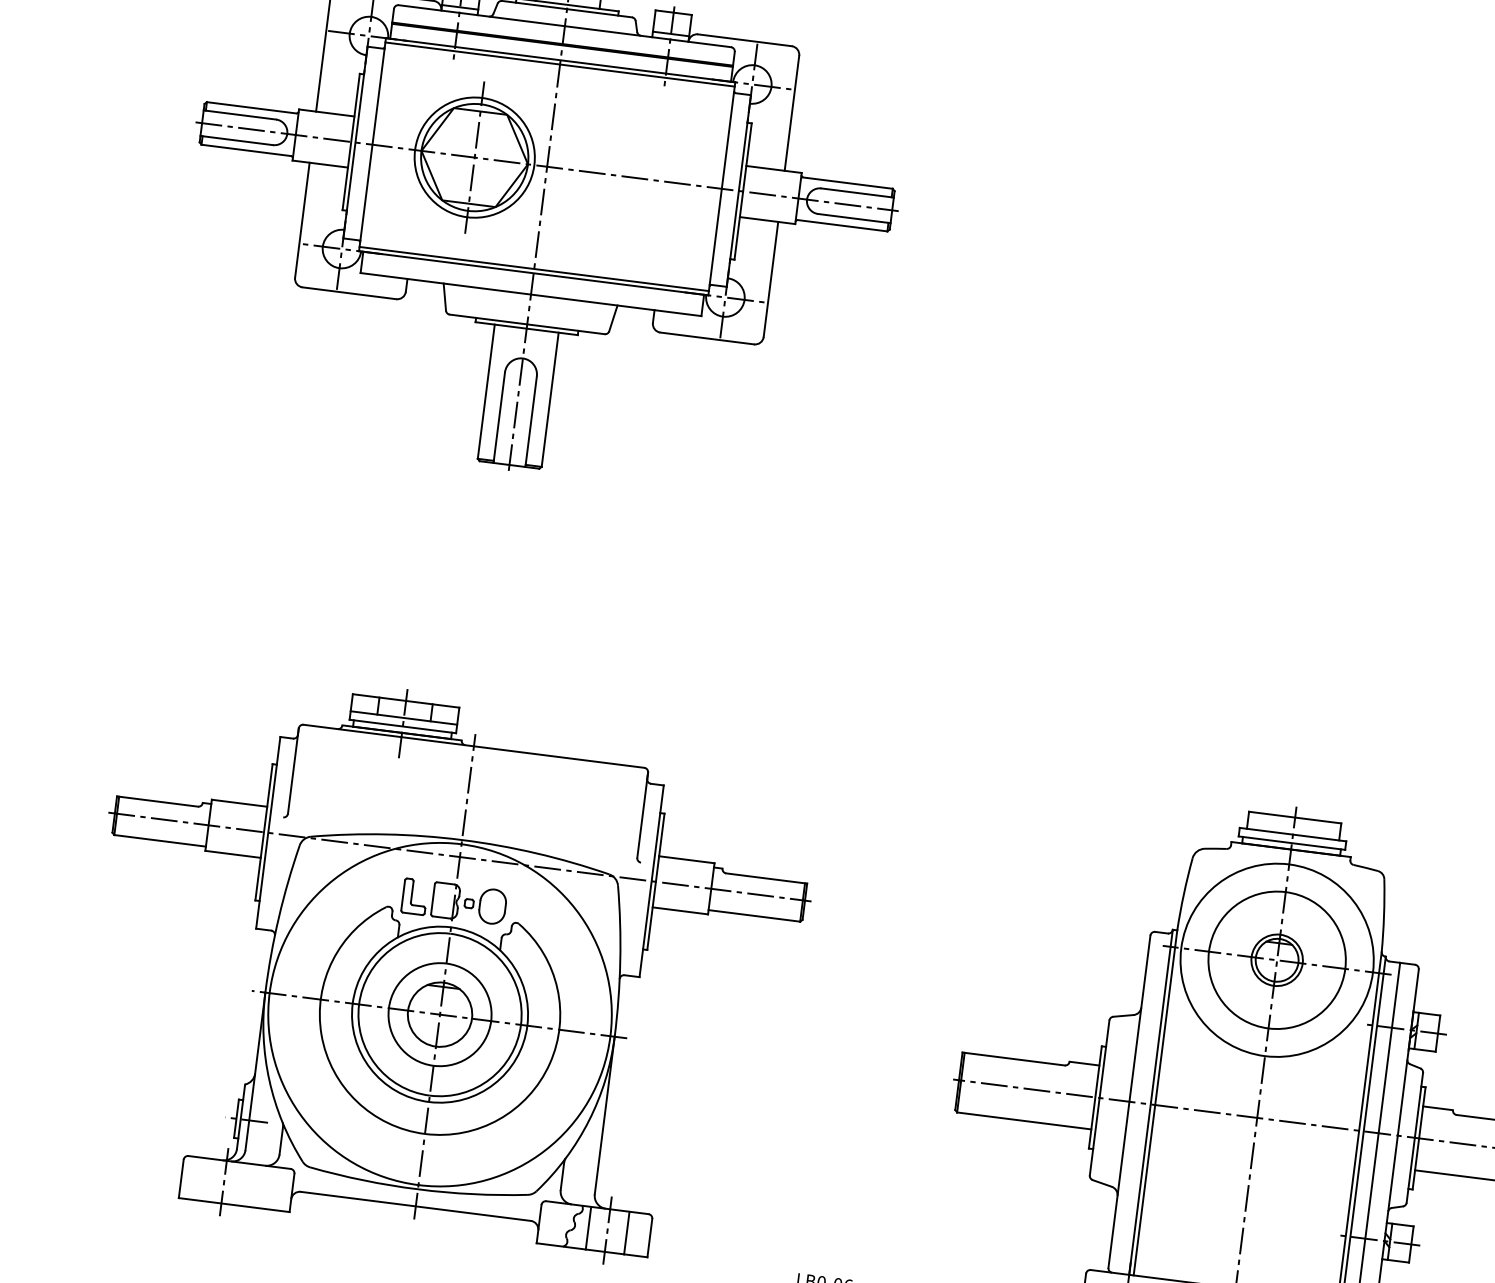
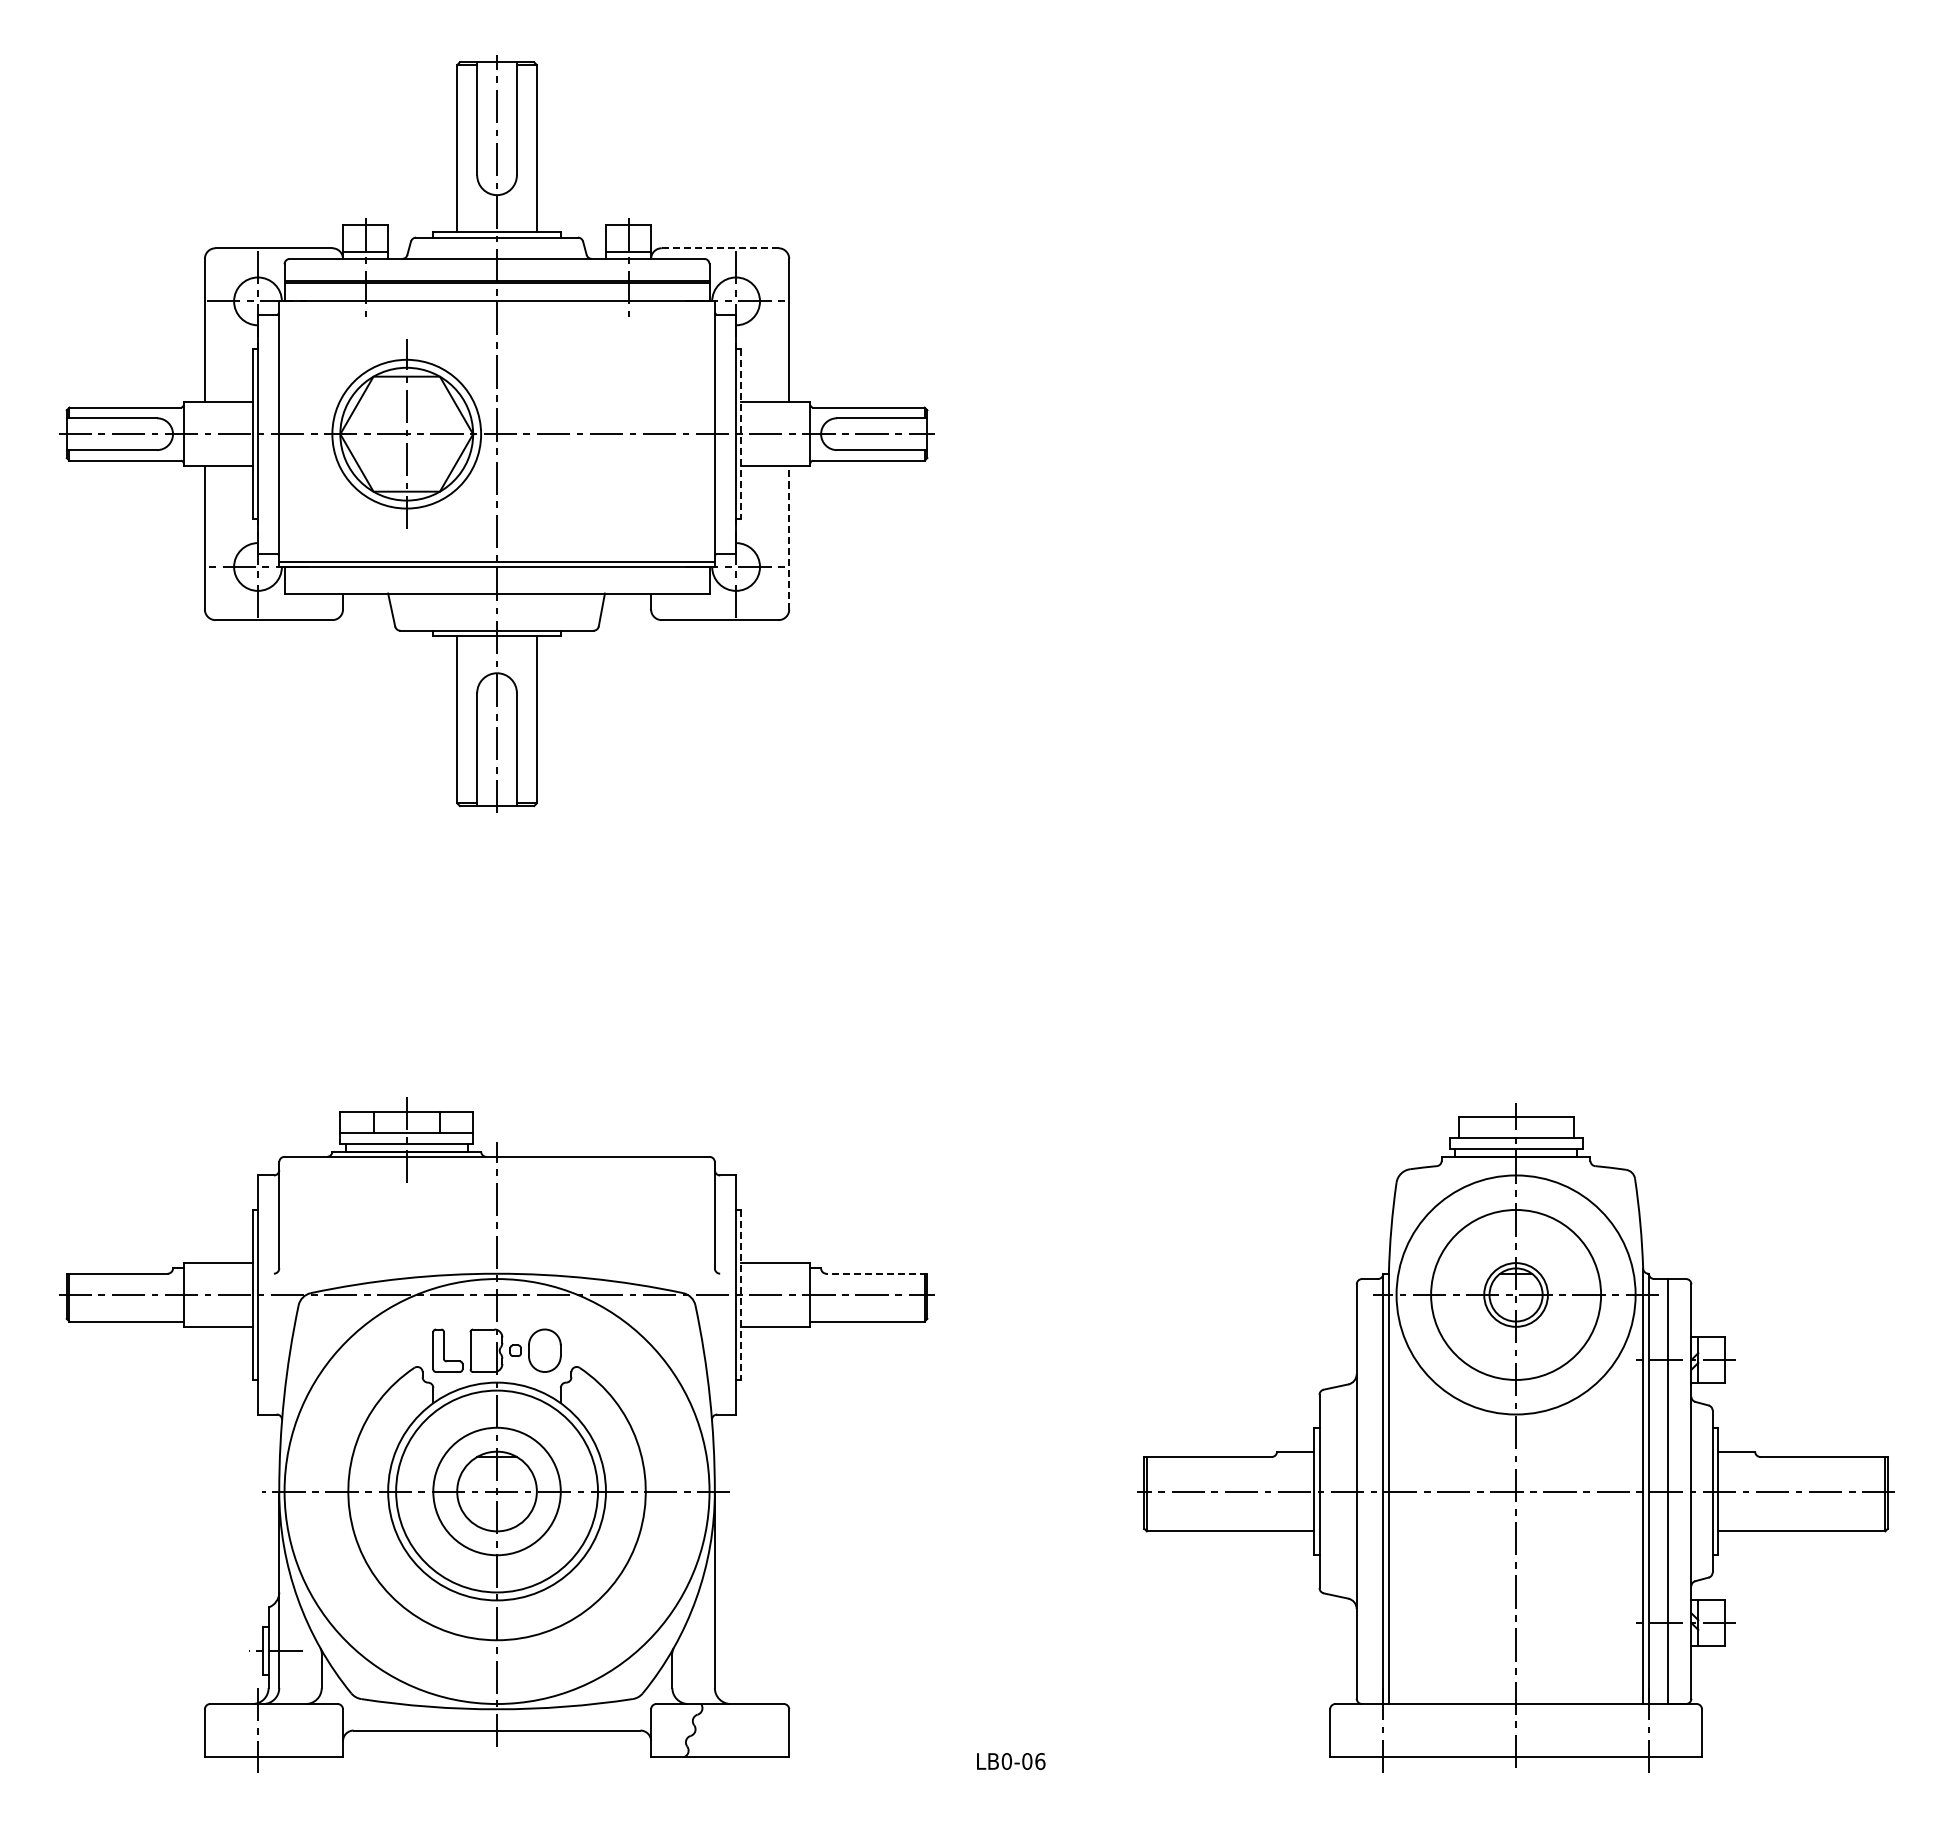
line: (745, 40) -> (720, 248), solid -> dashed
line: (559, 64) -> (496, 306), removed
line: (743, 191) -> (741, 434), solid -> dashed
line: (771, 279) -> (789, 537), solid -> dashed
line: (766, 878) -> (876, 1273), solid -> dashed
line: (656, 881) -> (741, 1294), solid -> dashed
line: (588, 1228) -> (712, 1730), removed
line: (607, 1230) -> (736, 1730), removed
line: (627, 1233) -> (760, 1730), removed

